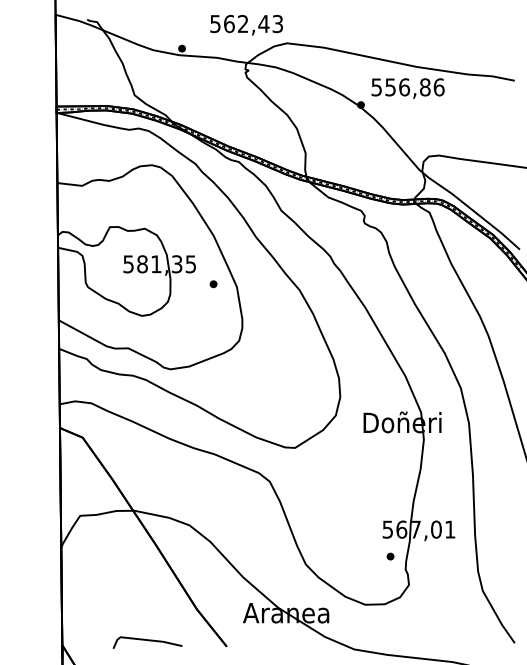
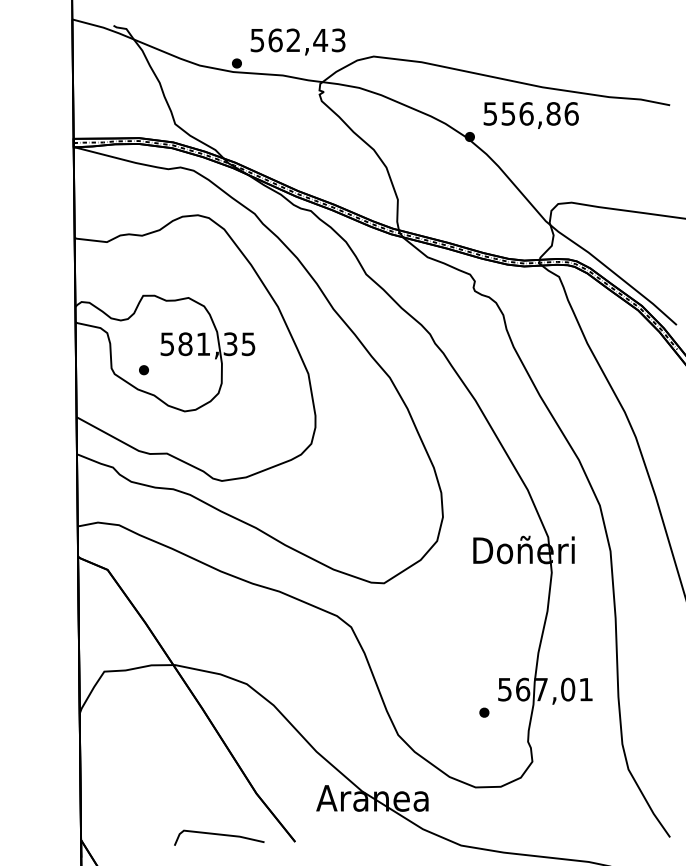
text: (246, 24) -> (297, 41), moved
part: (213, 284) -> (143, 370), moved
part: (390, 556) -> (484, 712), moved
line: (147, 640) -> (219, 835), moved

